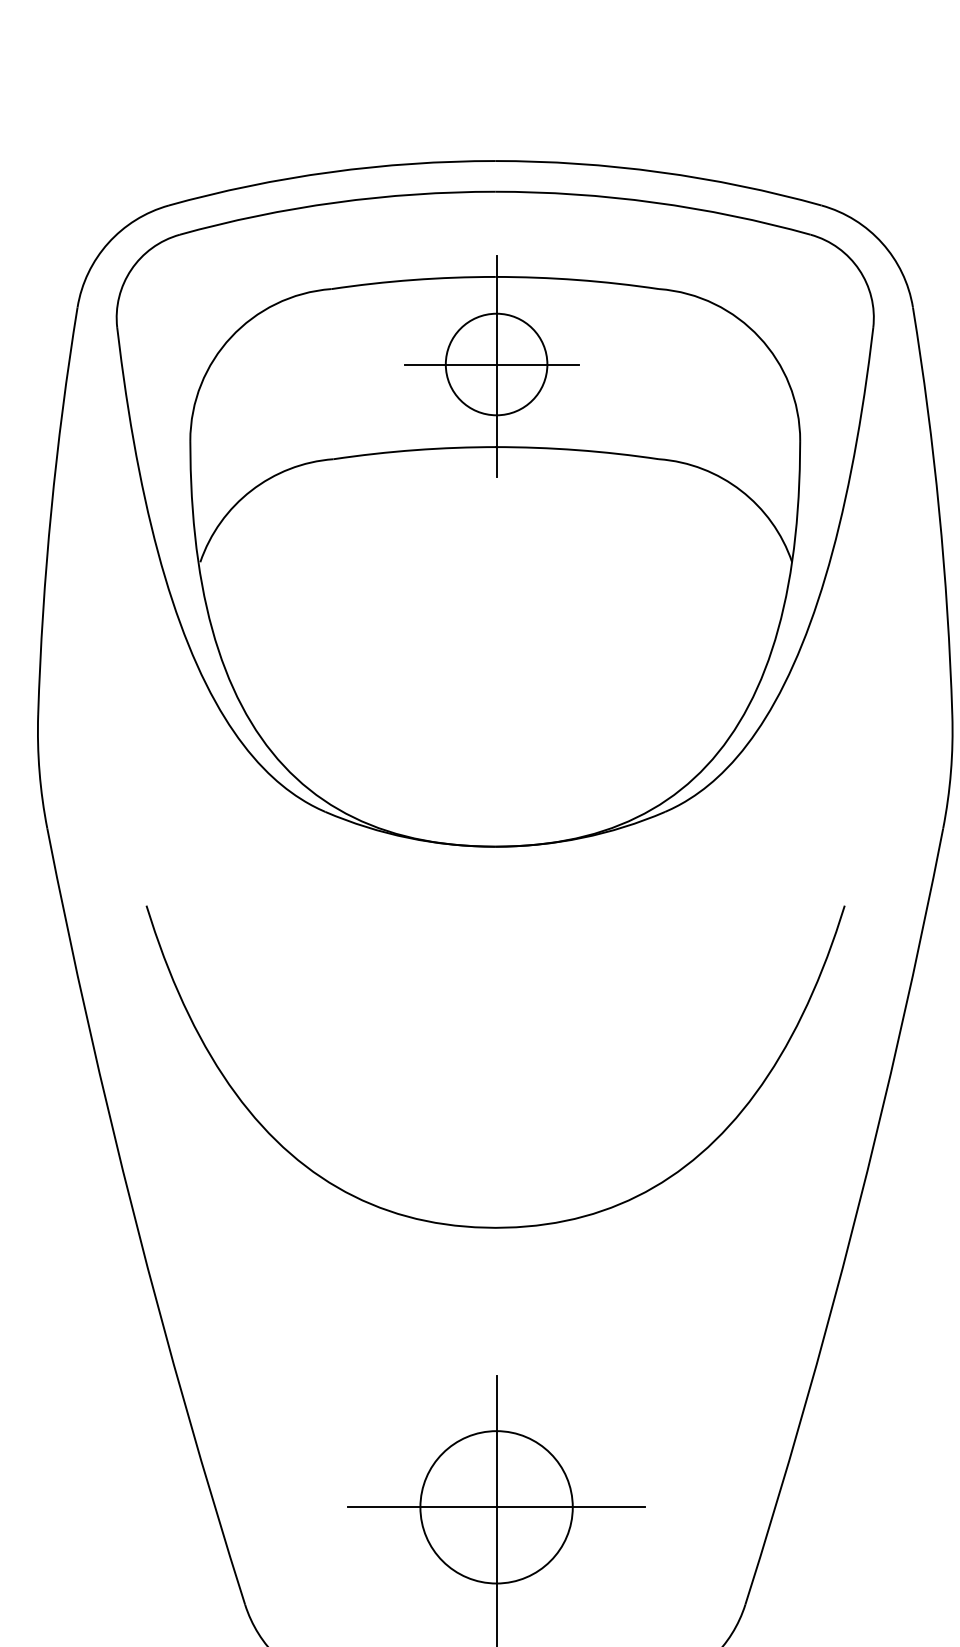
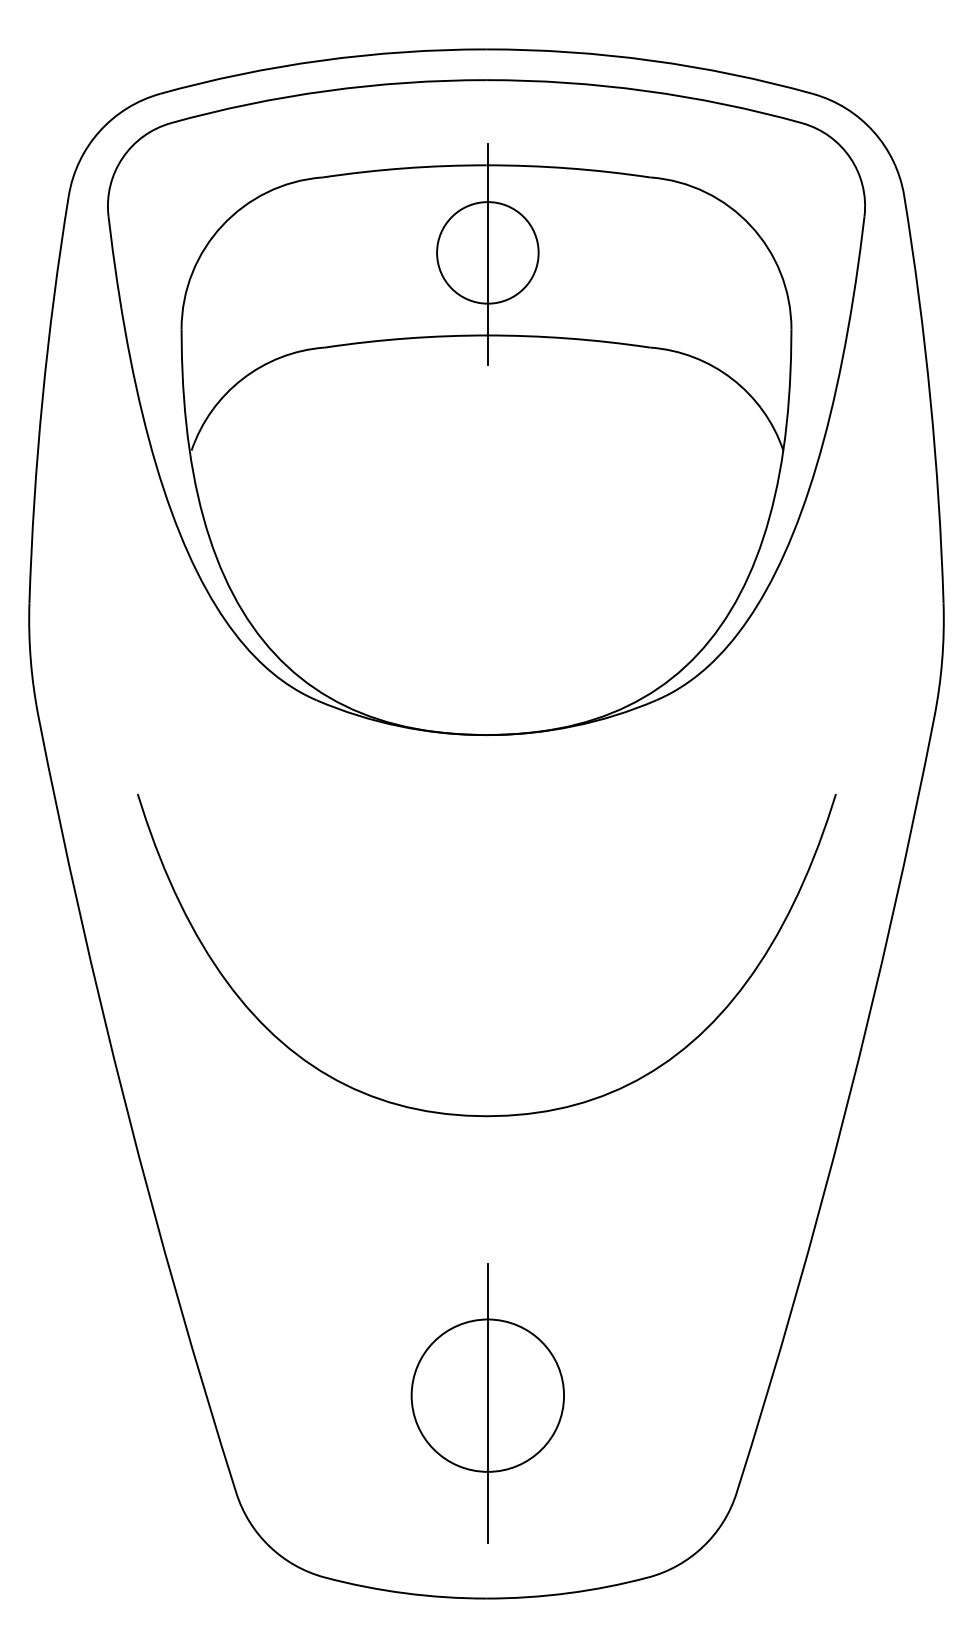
line: (492, 364) -> (483, 252), removed
line: (495, 1507) -> (486, 1395), removed

